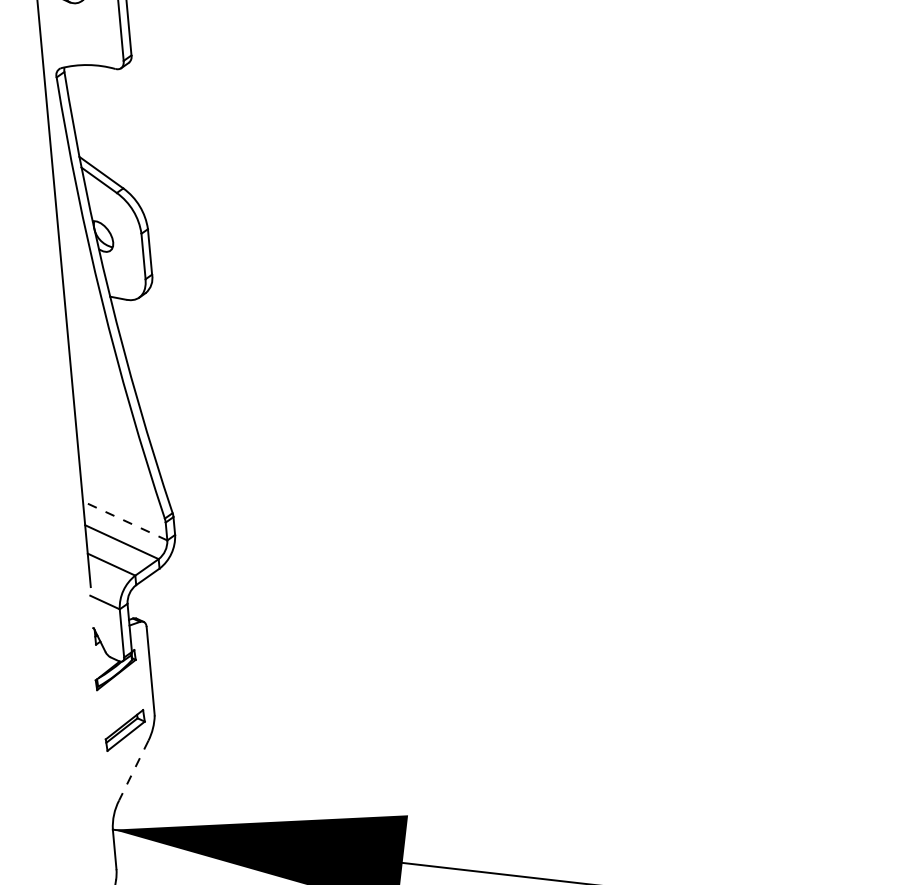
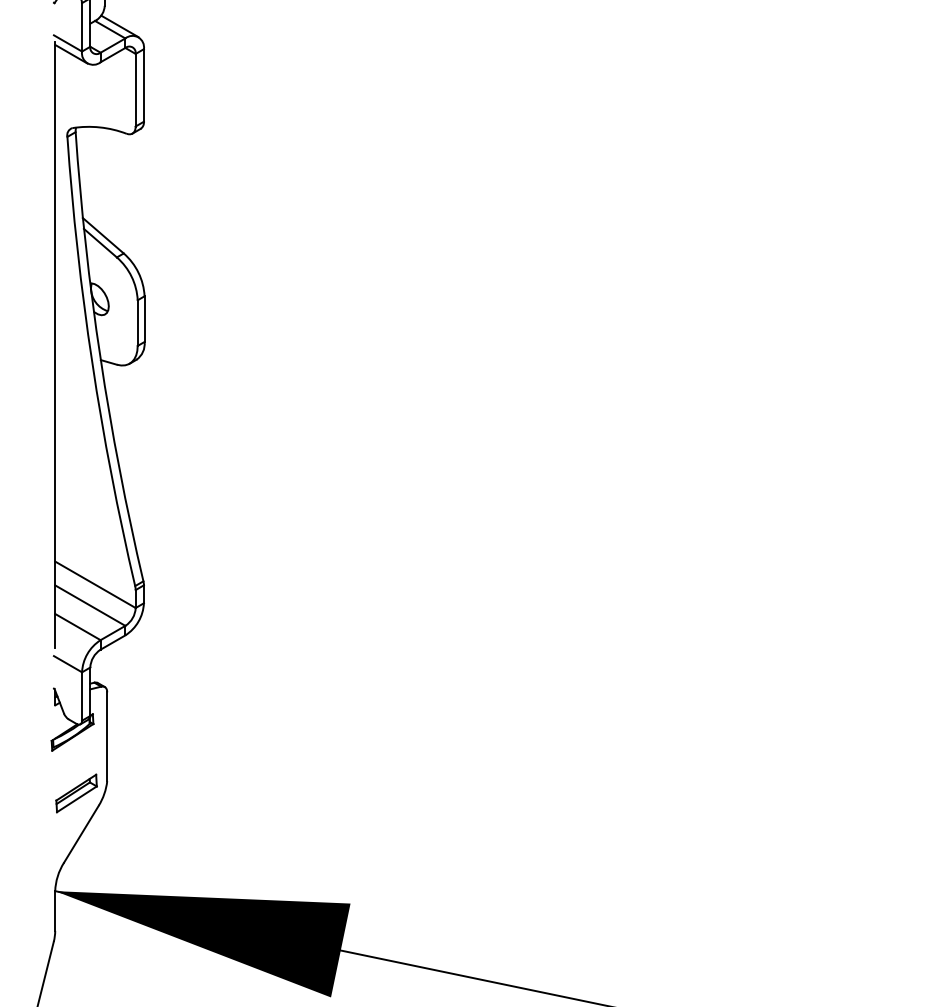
line: (125, 520) -> (95, 584), dashed -> solid
line: (133, 770) -> (81, 834), dashed -> solid

